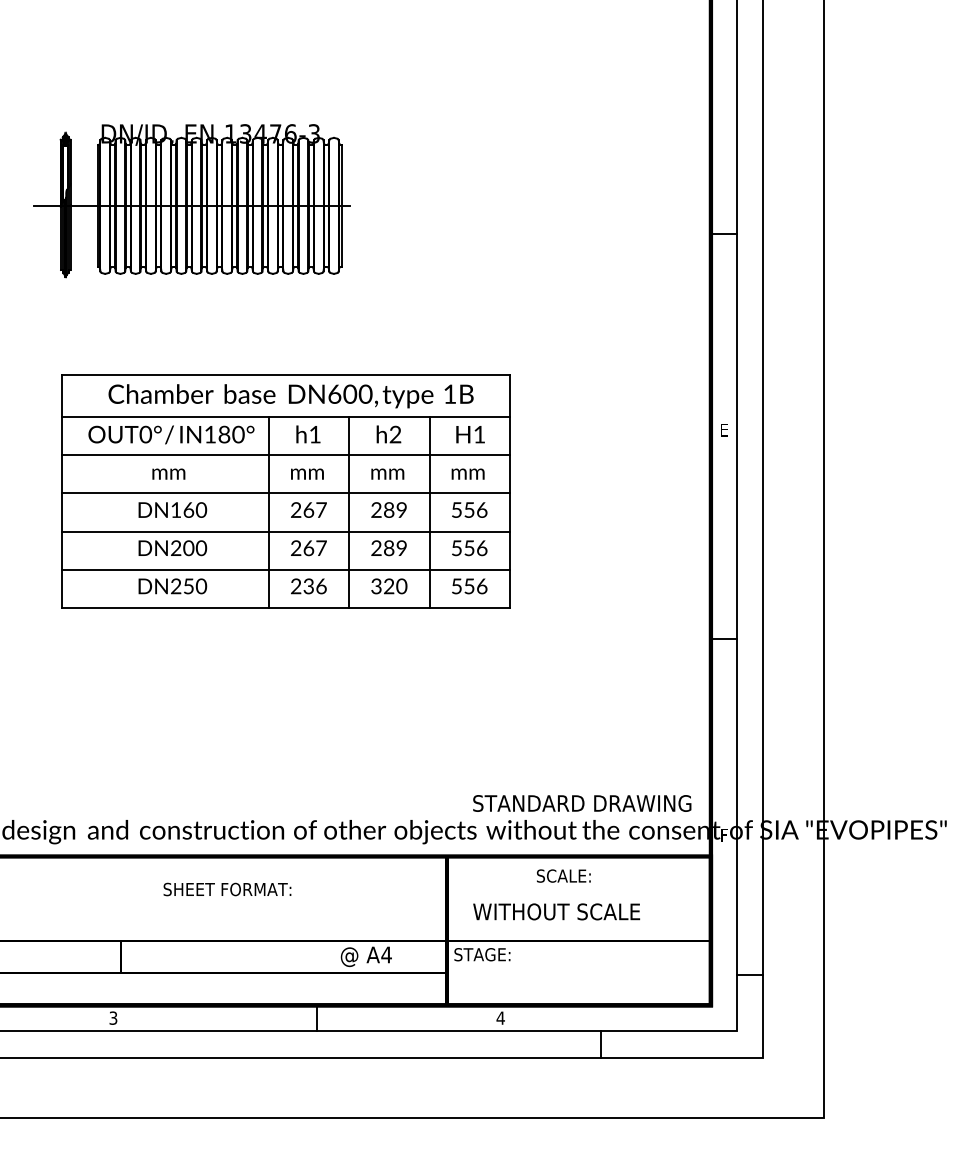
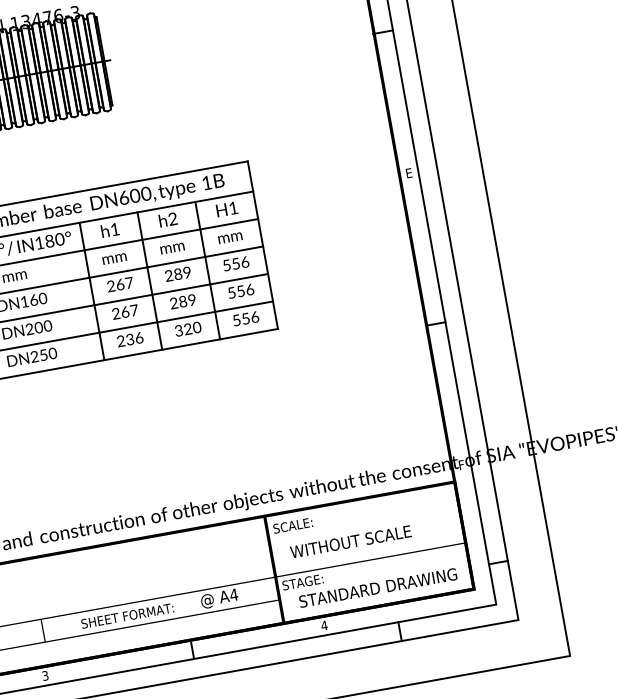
text: (582, 803) -> (378, 587), moved
text: (563, 875) -> (292, 525), moved
text: (227, 889) -> (127, 615), moved

